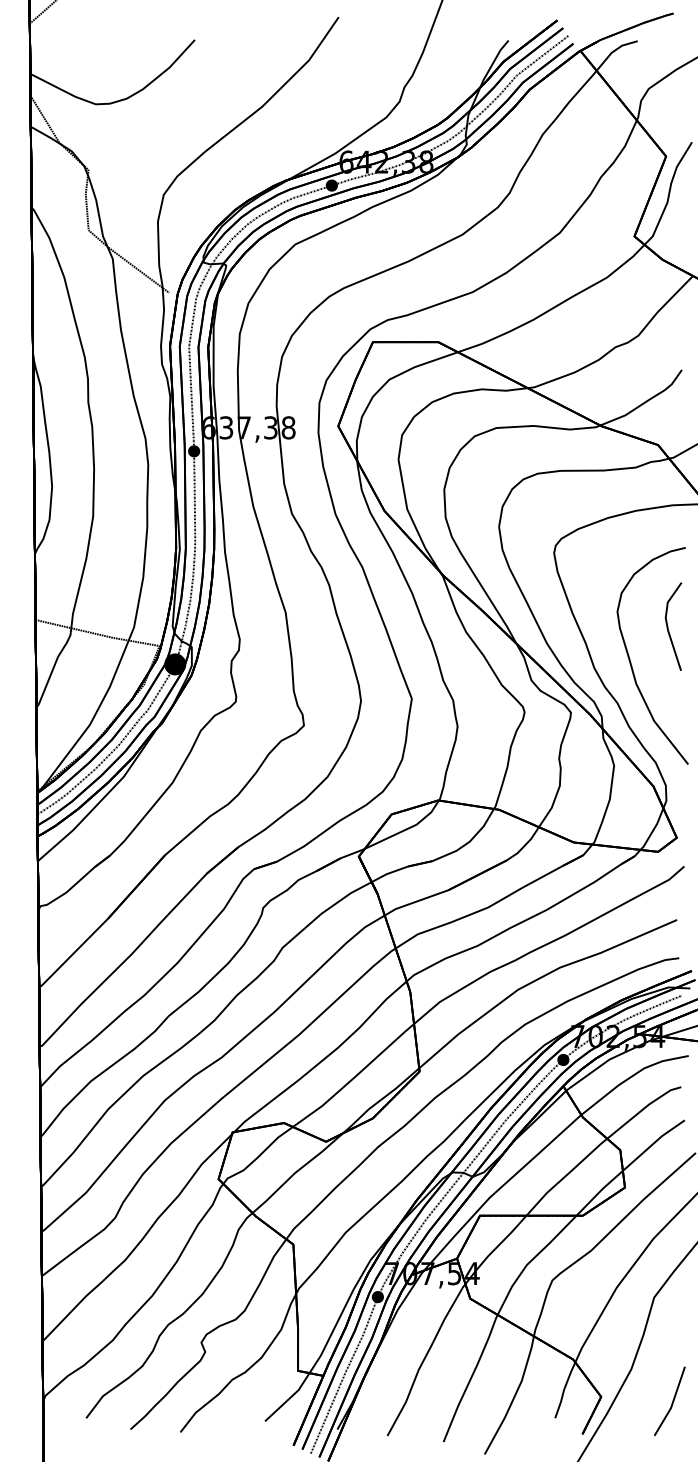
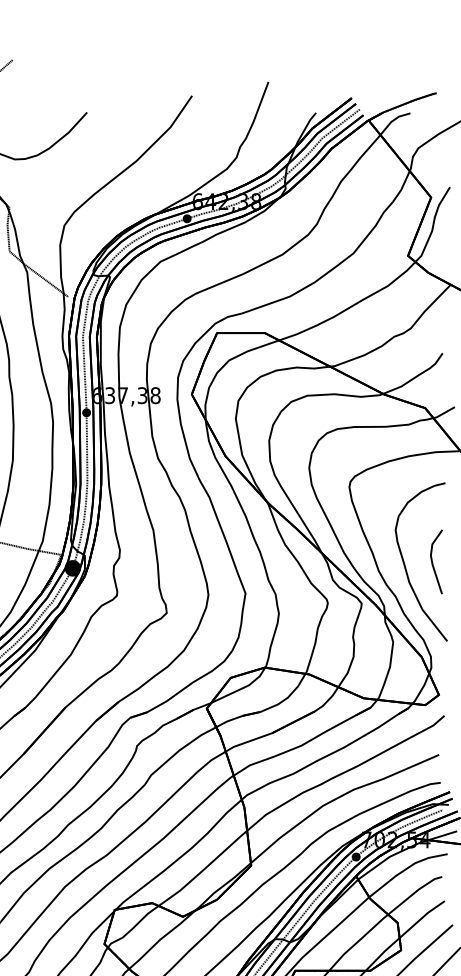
line: (668, 626) -> (432, 561), moved

